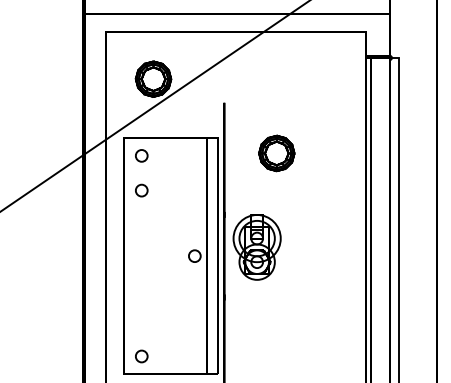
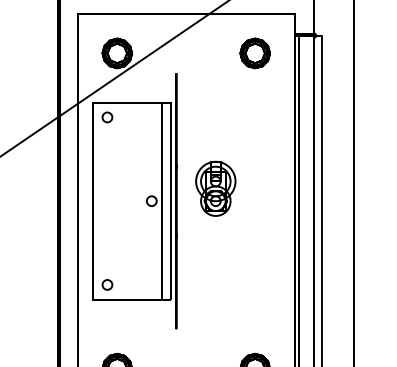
part: (275, 153) -> (254, 53), moved
circle: (141, 190) -> (107, 146), removed
part: (256, 246) -> (215, 188), moved

